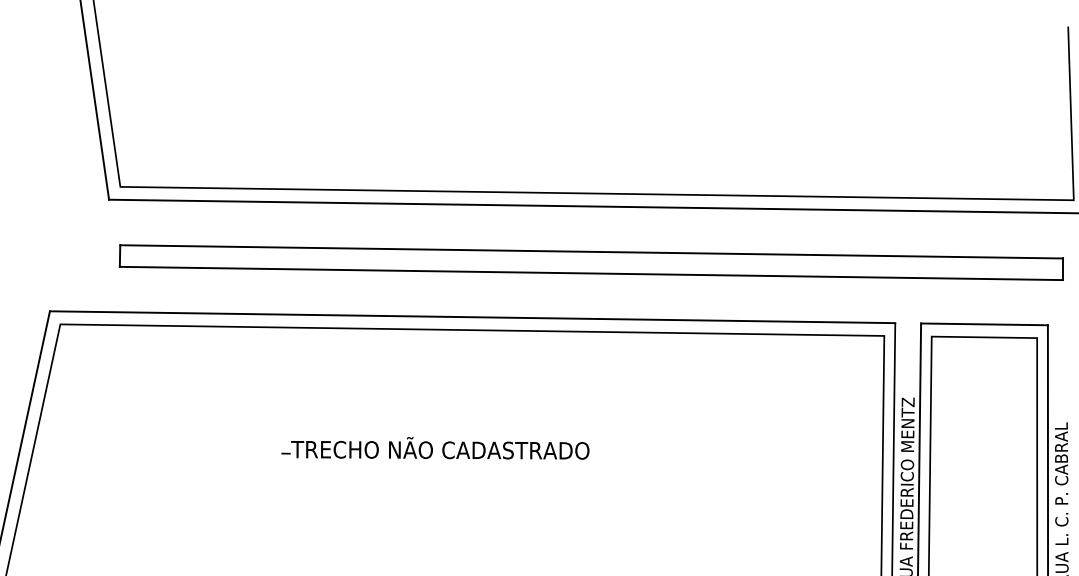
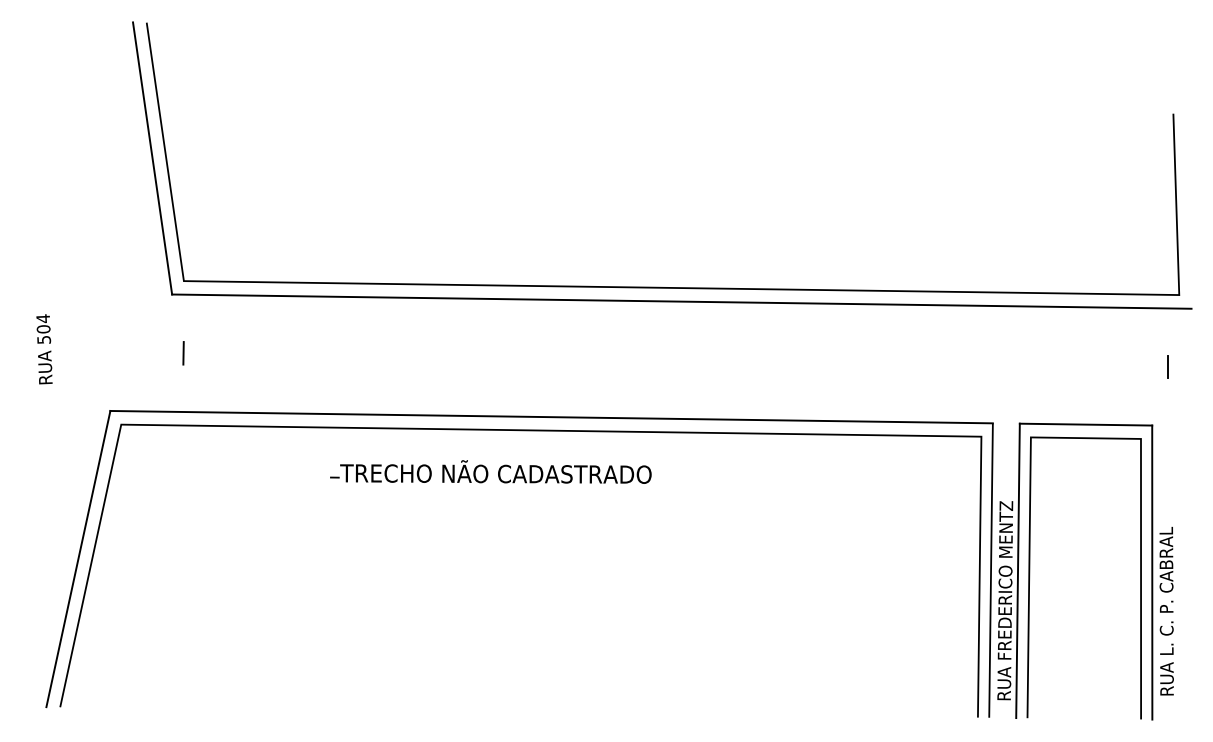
line: (591, 251) -> (675, 348), removed
line: (591, 273) -> (675, 371), removed
text: (435, 447) -> (490, 471), moved

